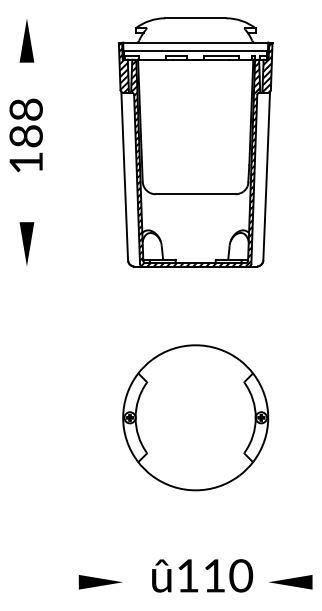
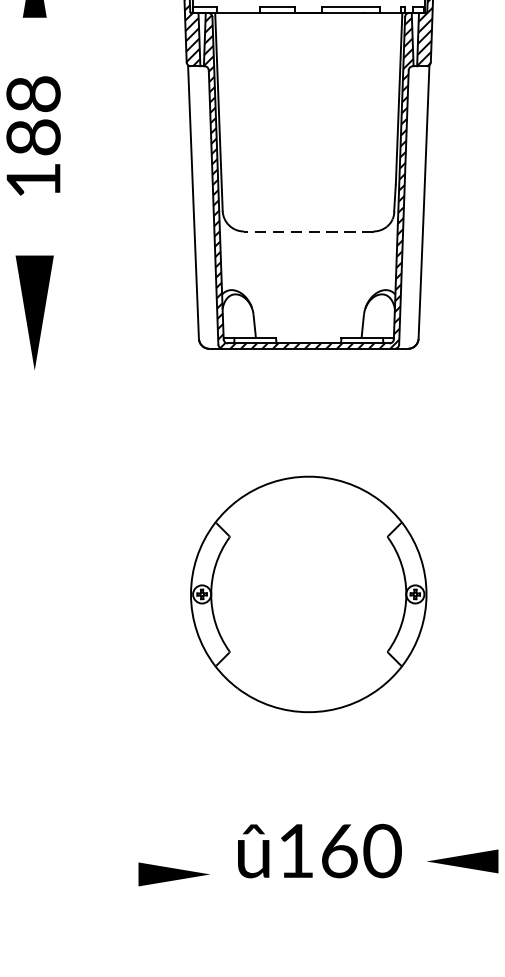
line: (195, 194) -> (308, 231), solid -> dashed
part: (26, 243) -> (34, 311), size x1.6
text: (214, 575) -> (339, 850), 110 -> 160
part: (100, 582) -> (173, 874), moved

